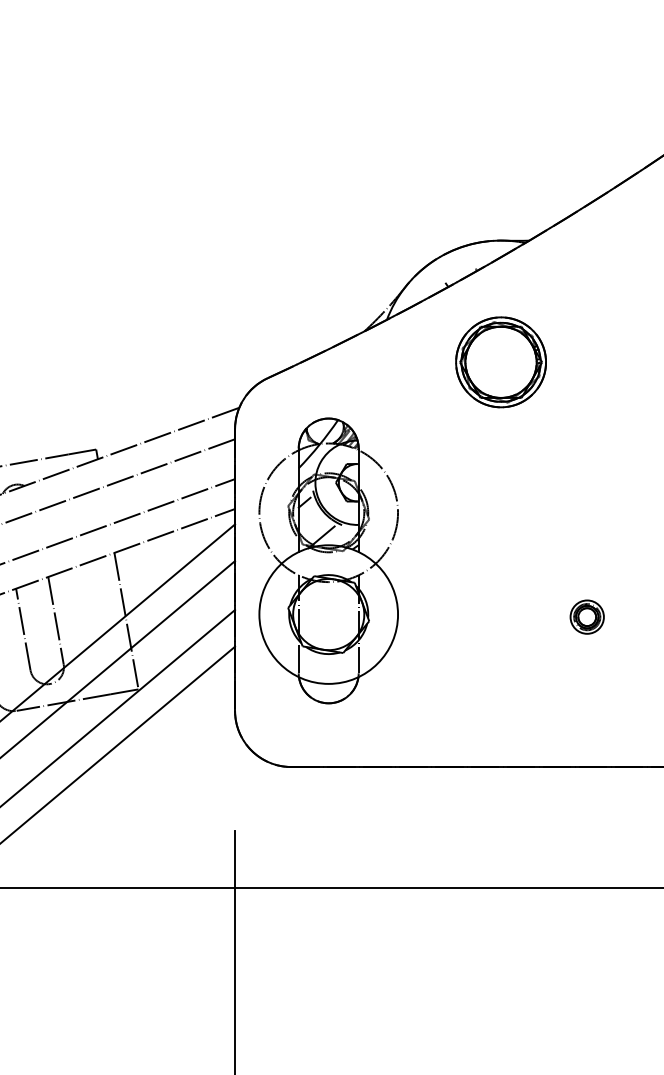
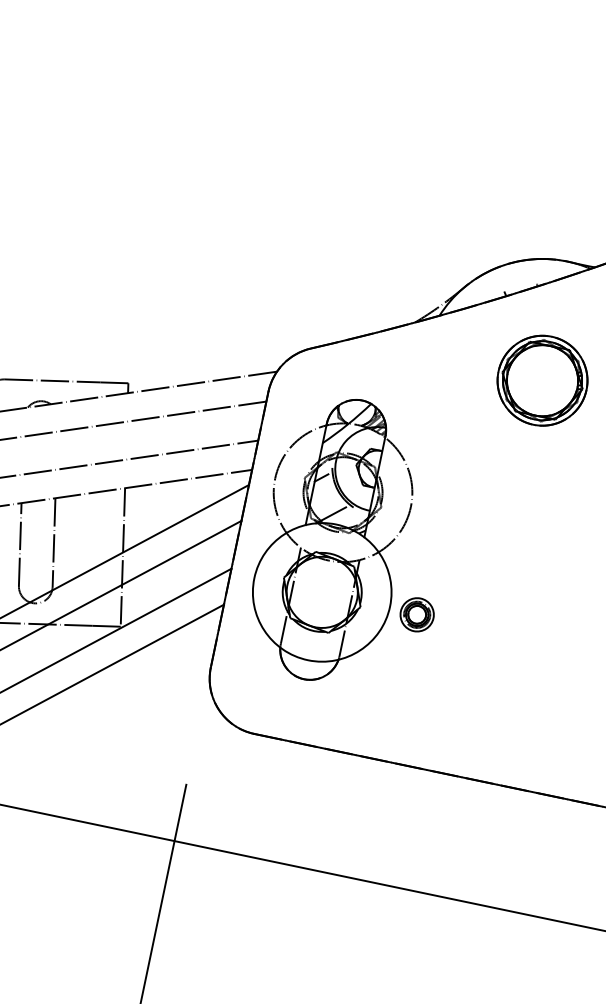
part: (586, 616) -> (416, 614), moved

